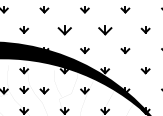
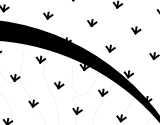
part: (64, 29) -> (91, 22), size x0.62
part: (104, 29) -> (135, 29), size x0.62
part: (23, 89) -> (36, 80), removed

